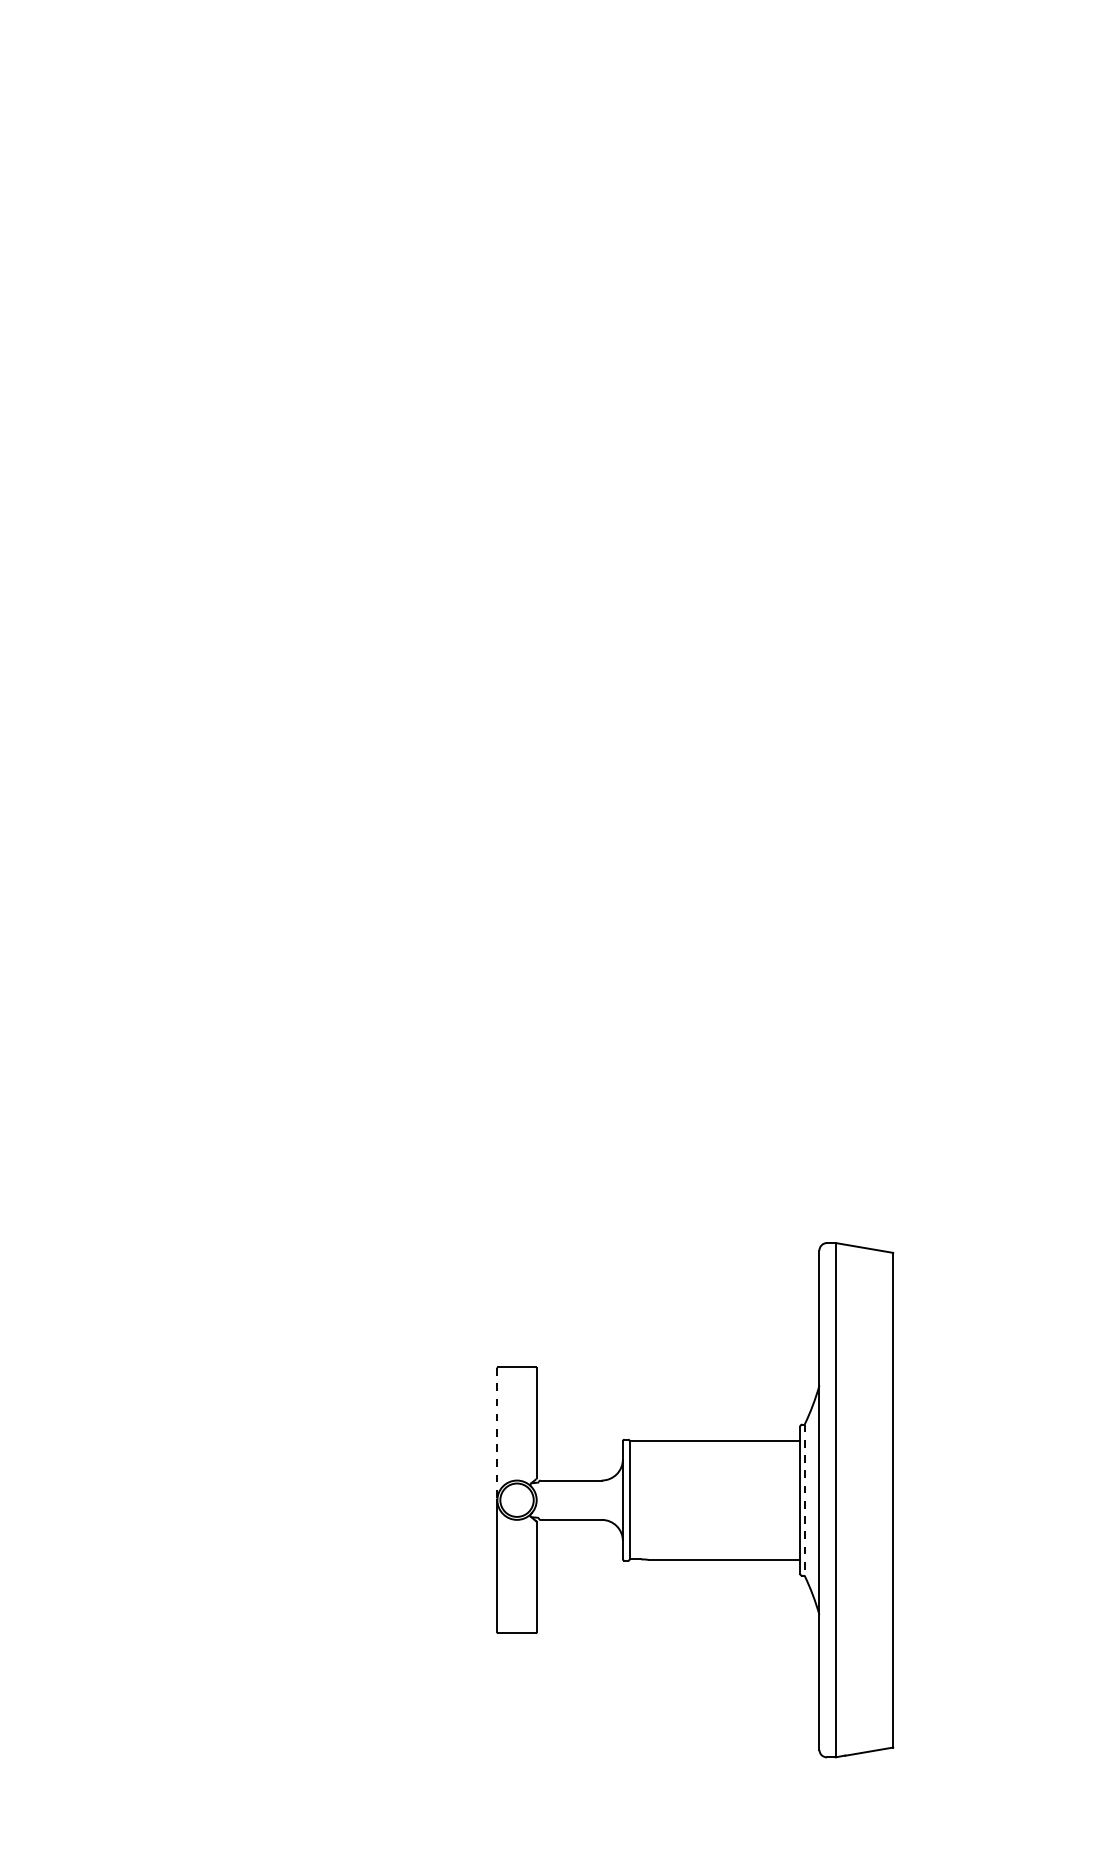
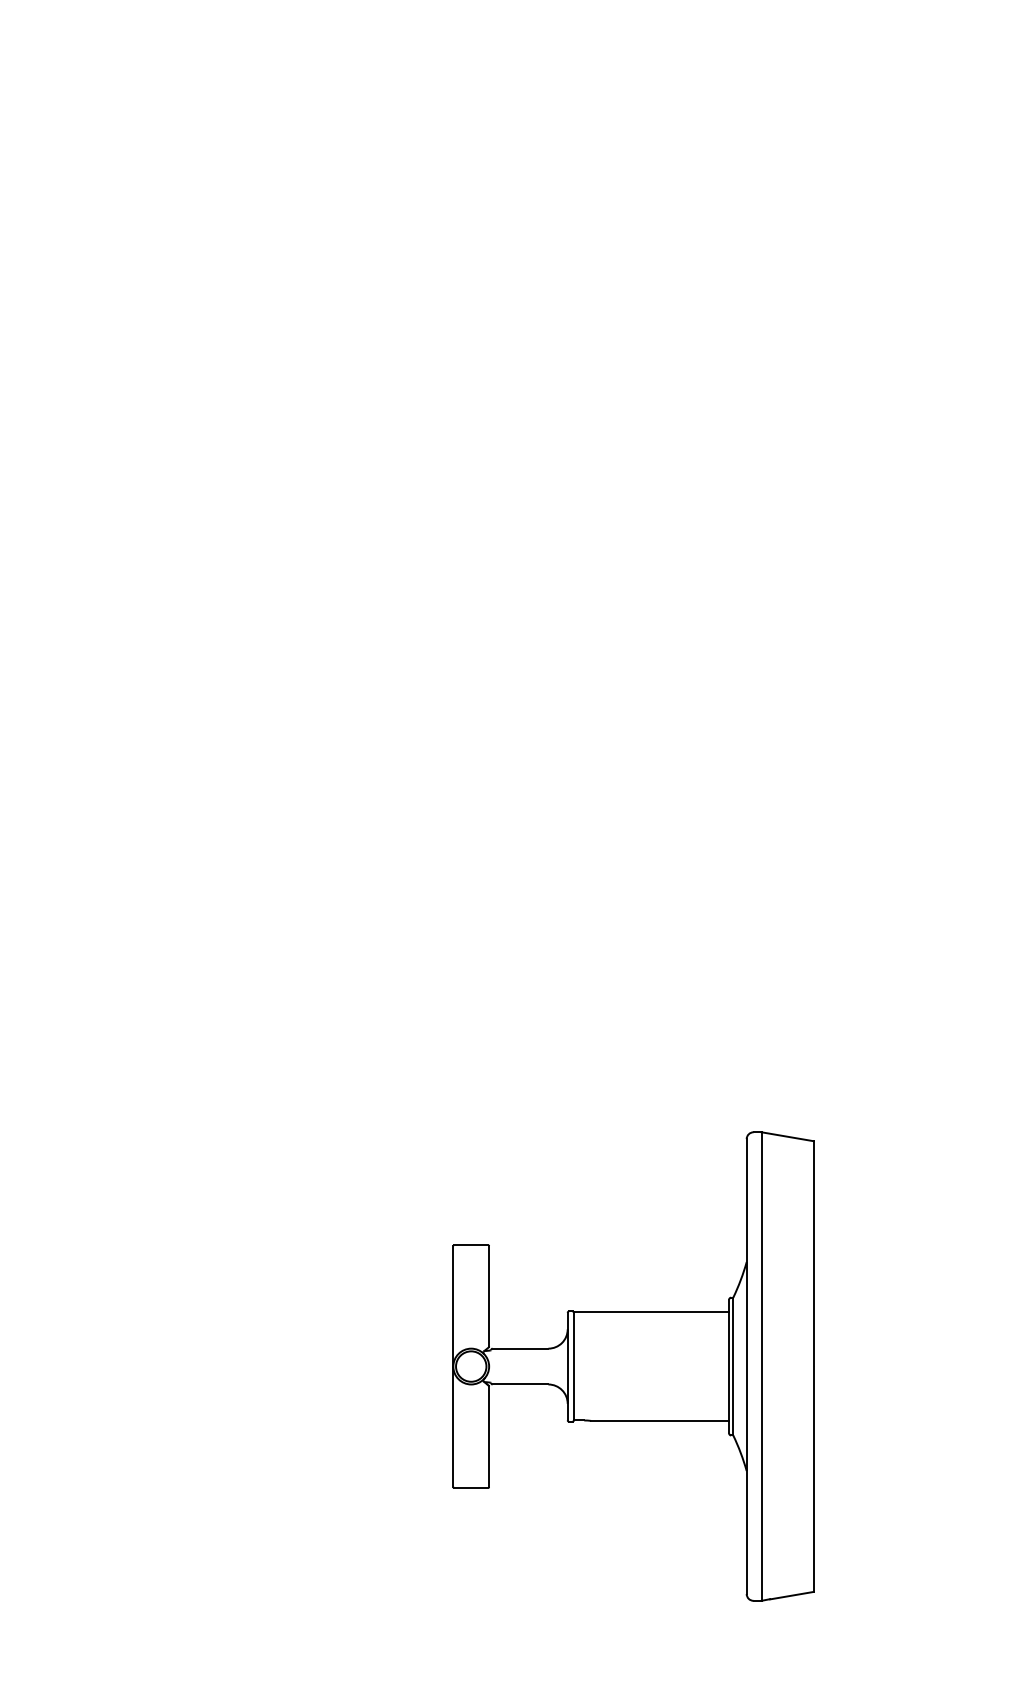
line: (497, 1434) -> (453, 1306), dashed -> solid
line: (804, 1500) -> (733, 1366), dashed -> solid

